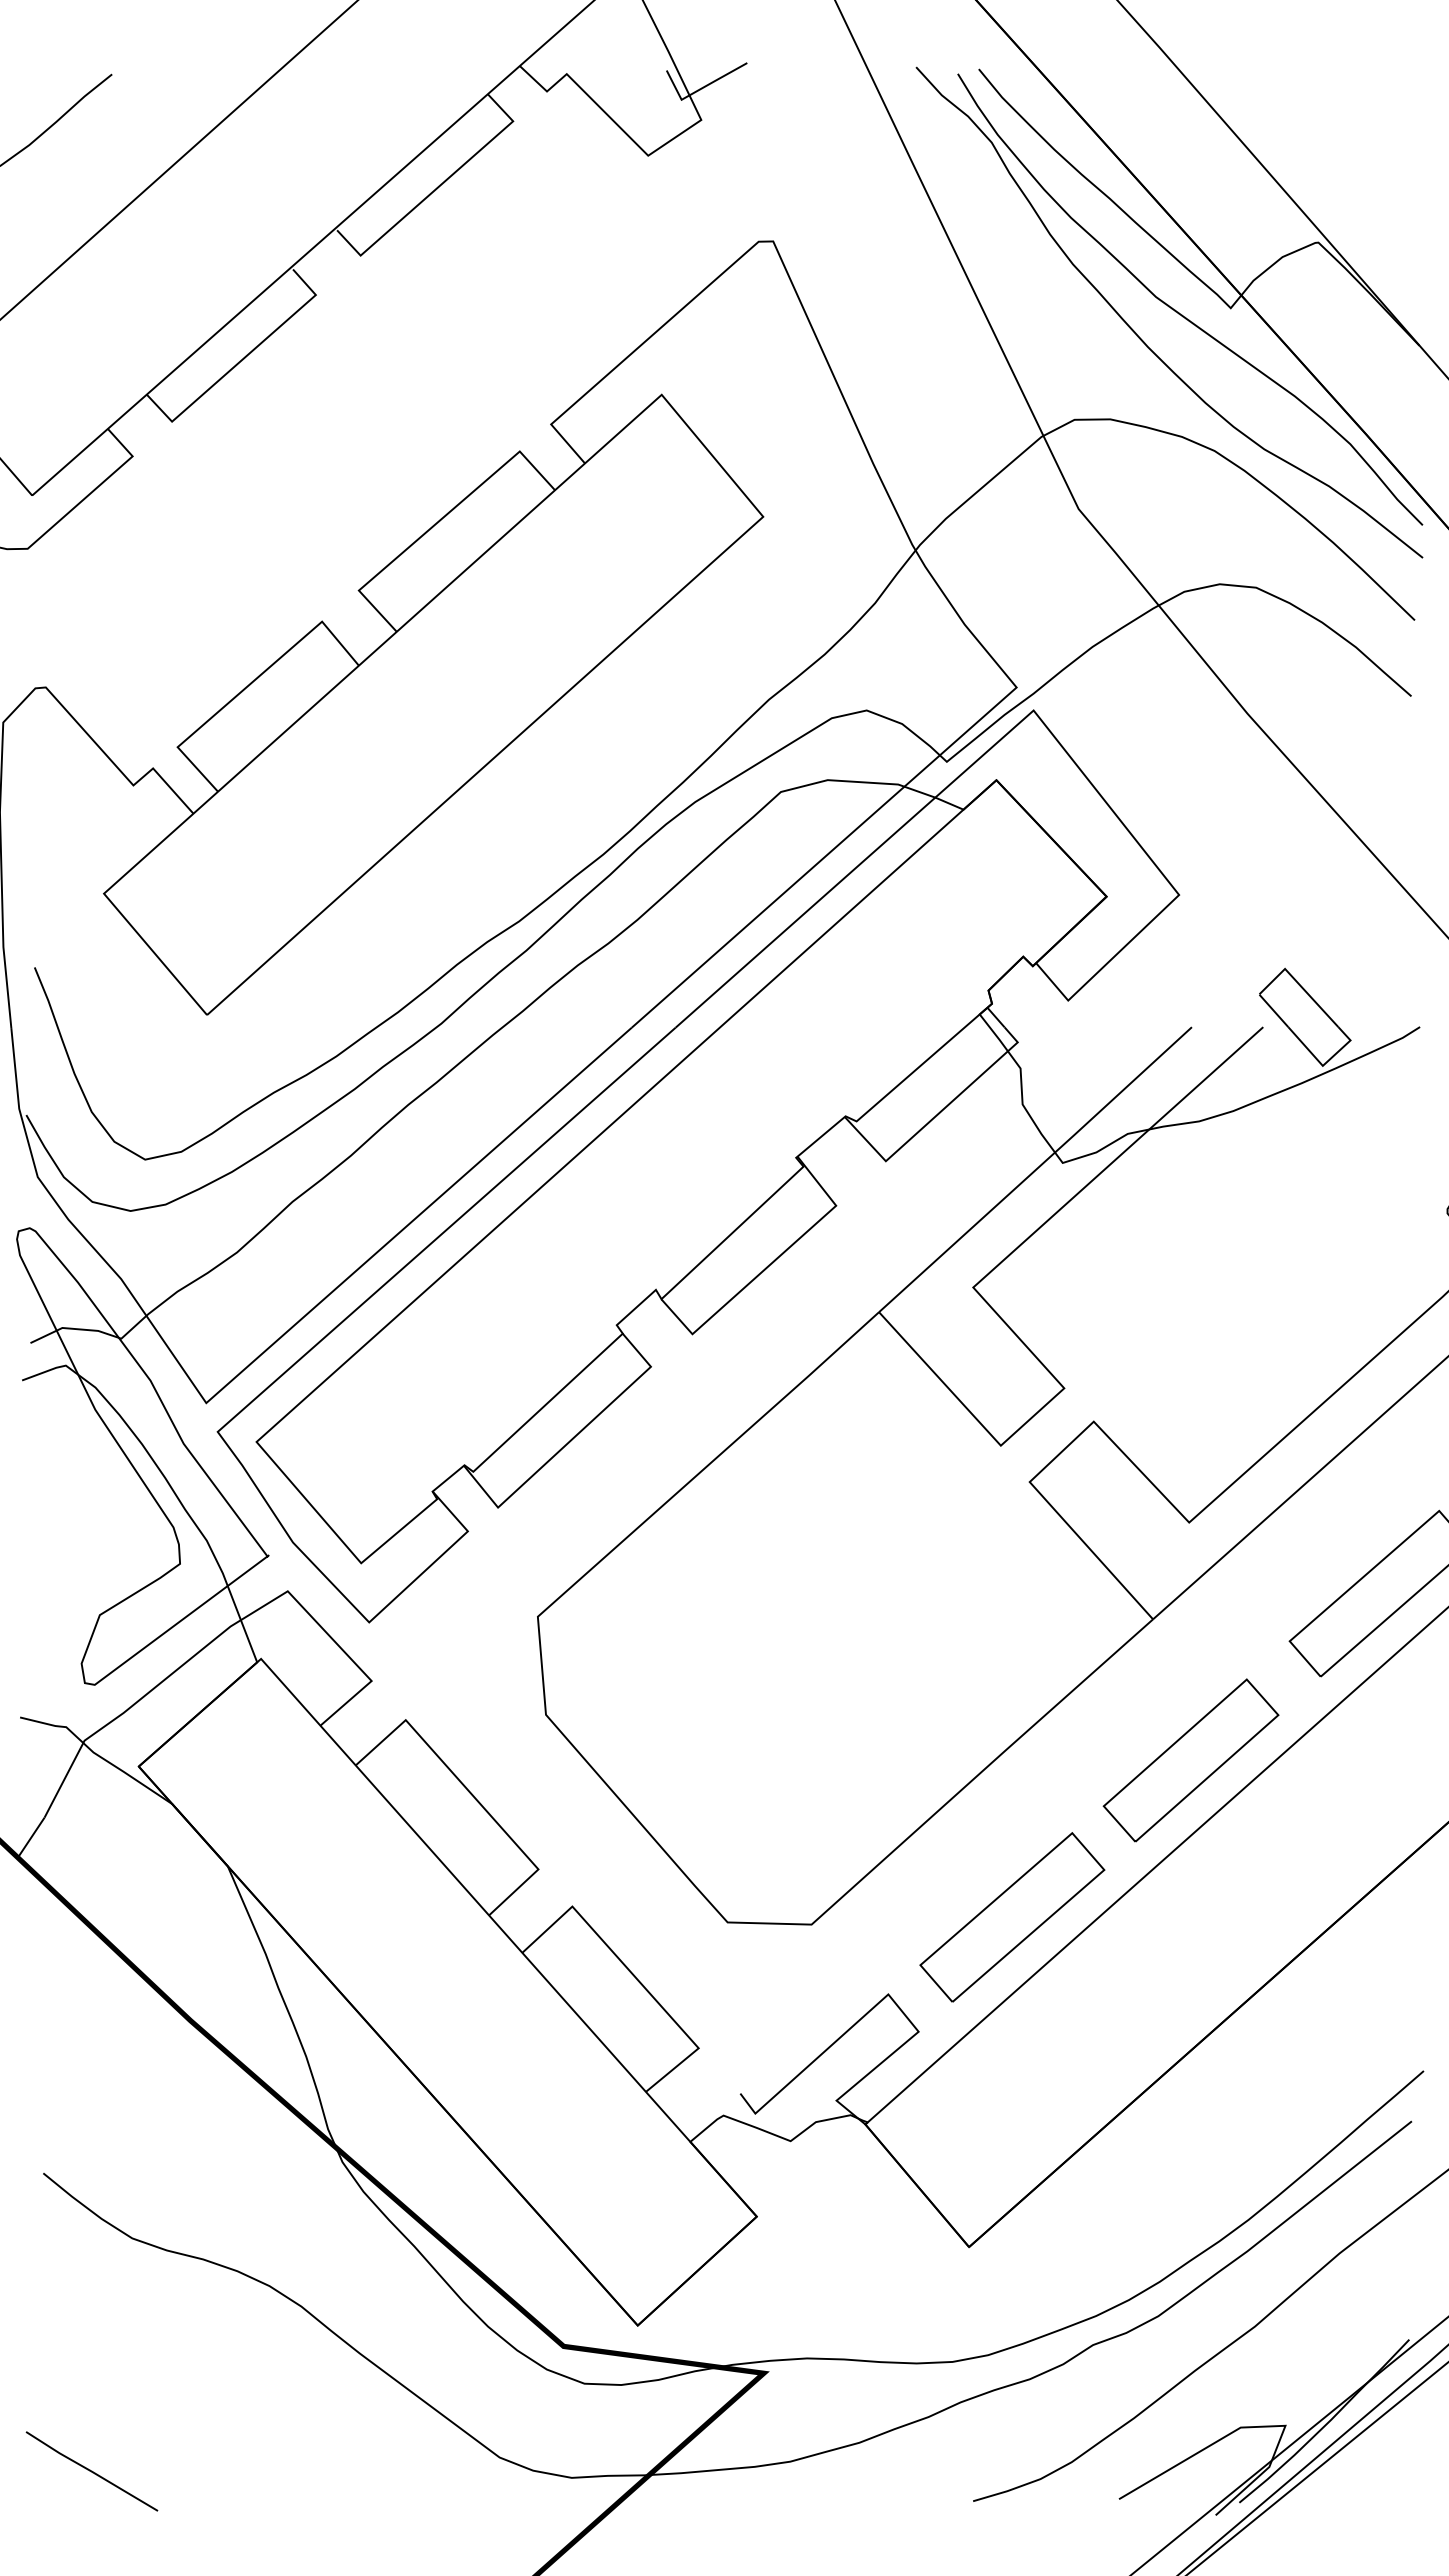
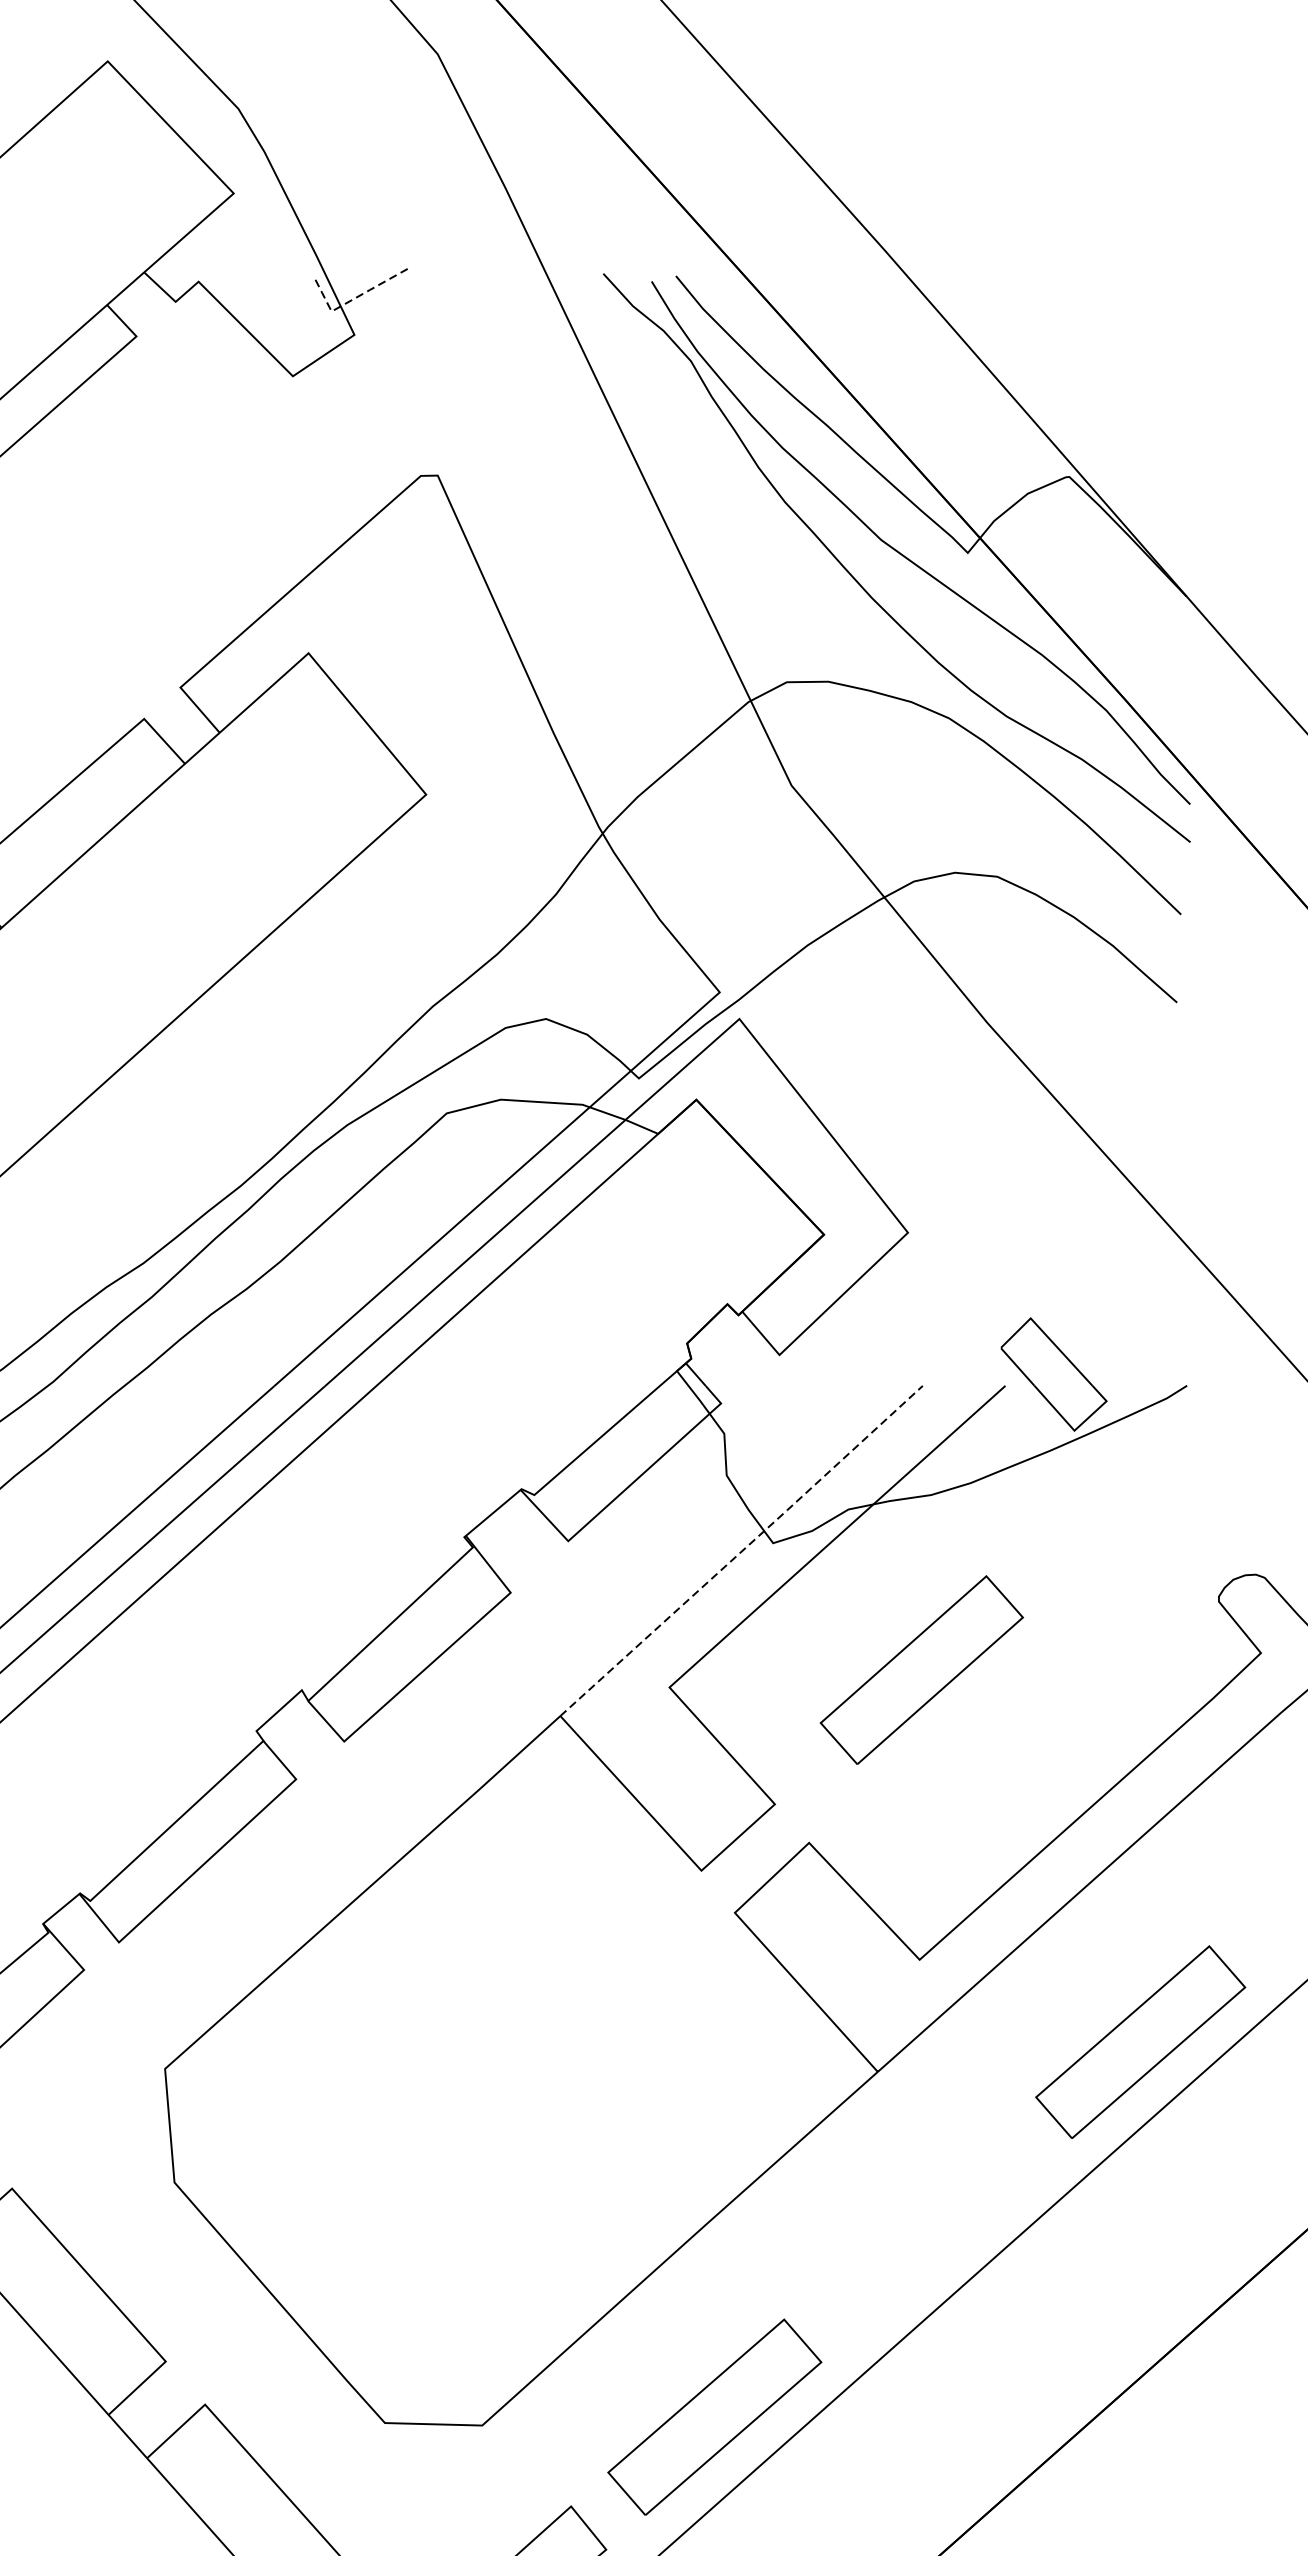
line: (700, 89) -> (353, 299), solid -> dashed
line: (1036, 1169) -> (742, 1550), solid -> dashed
part: (1190, 1760) -> (921, 1670), moved

